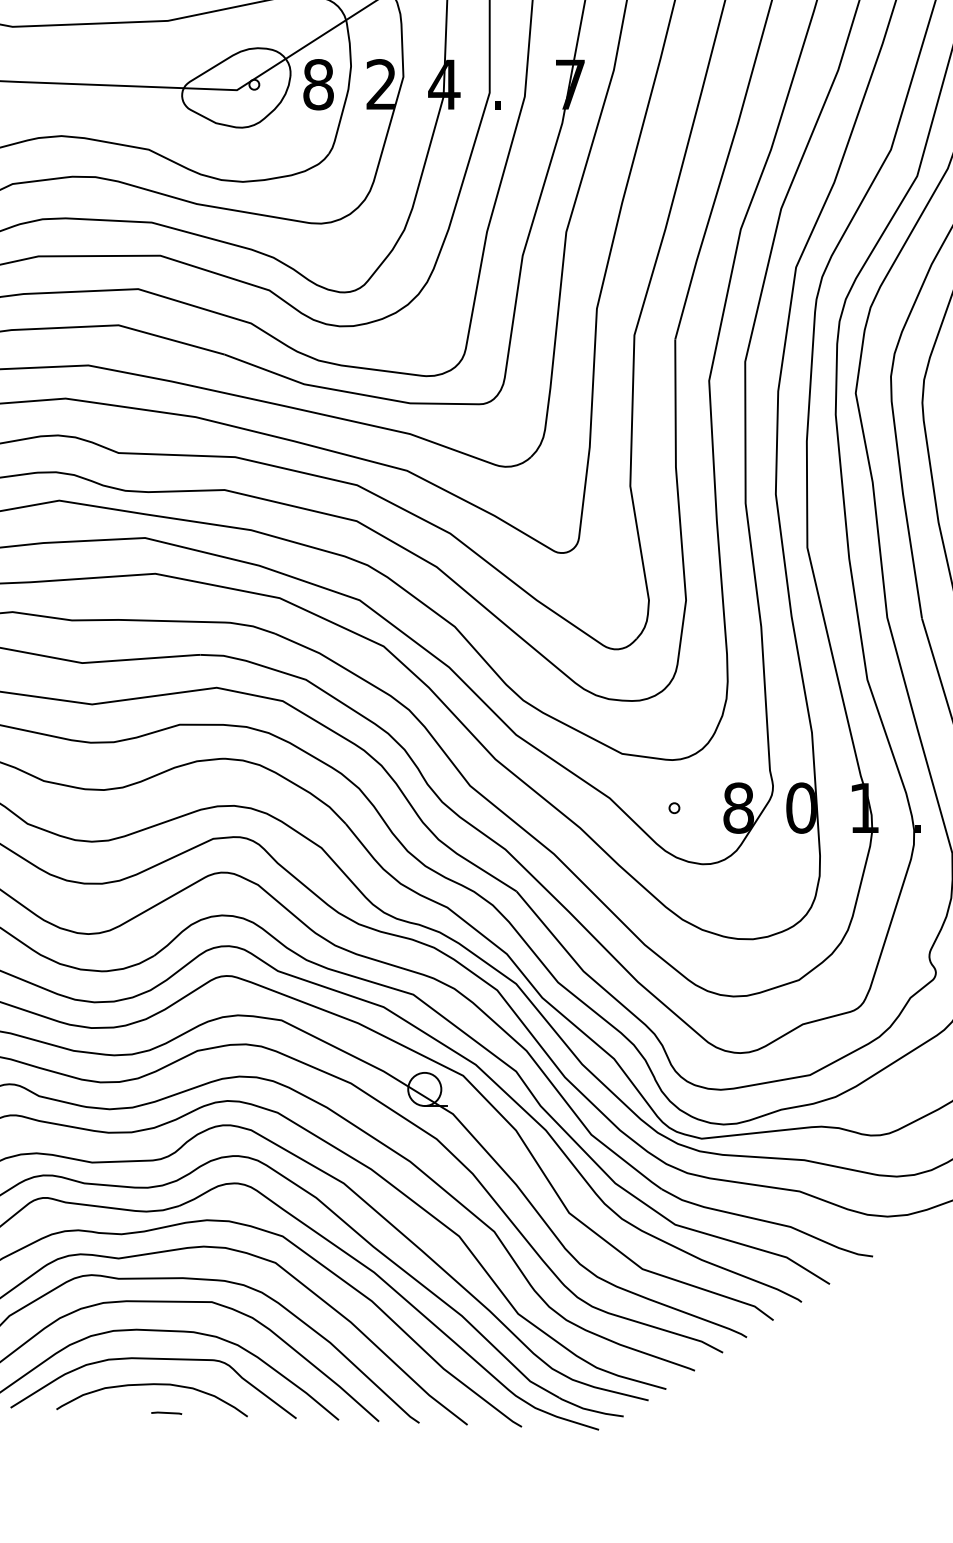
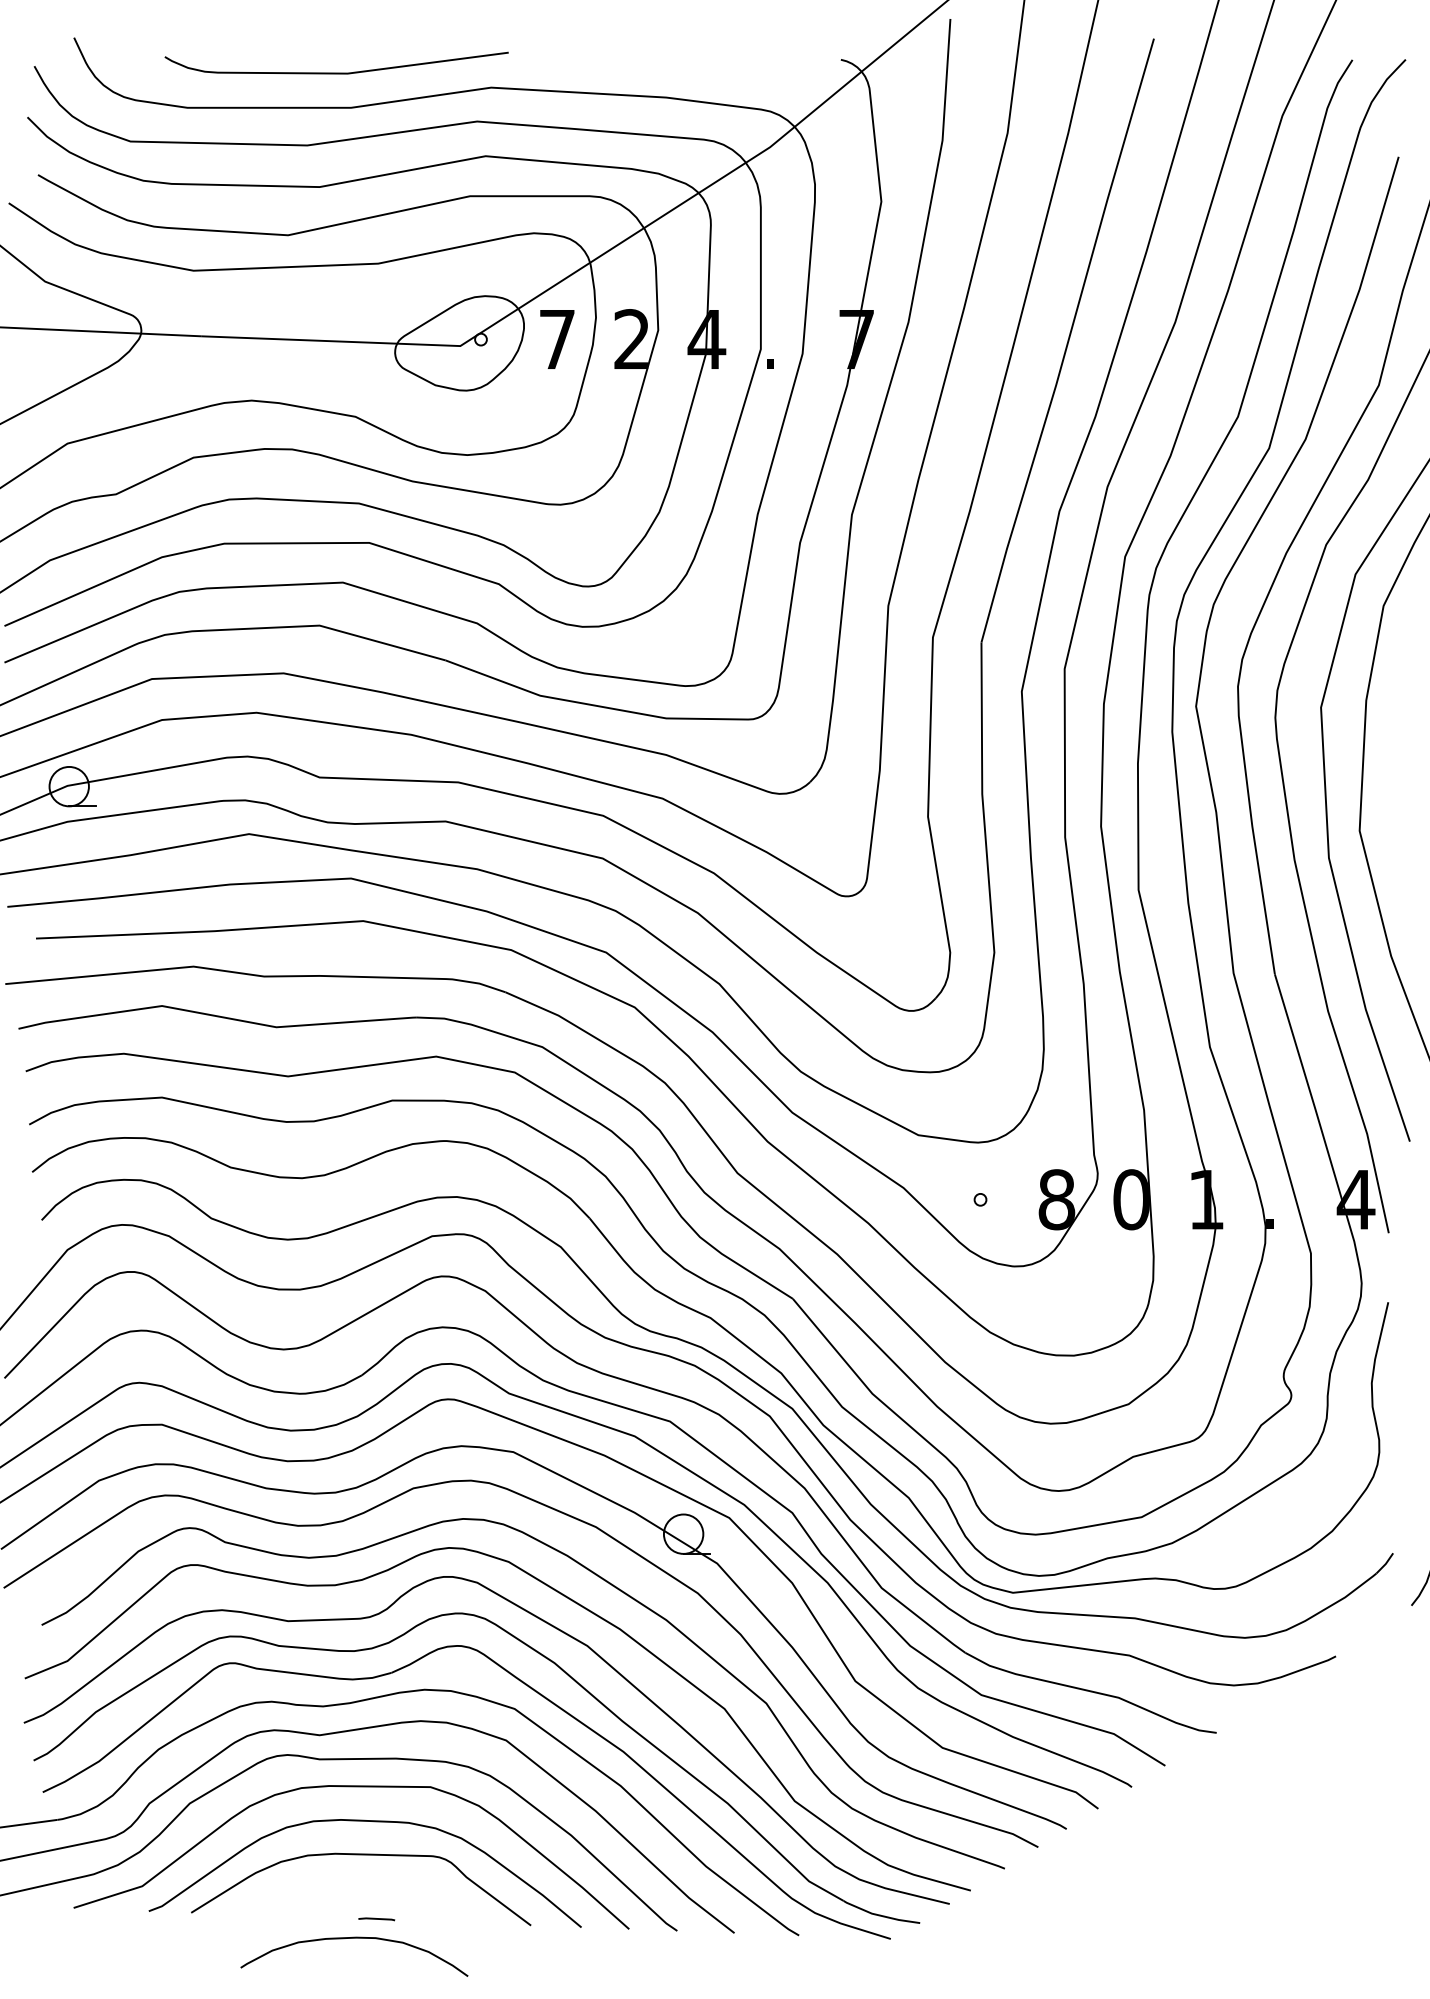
text: (318, 84) -> (557, 339), 8 -> 7
curve: (152, 1384) -> (354, 1938), moved

